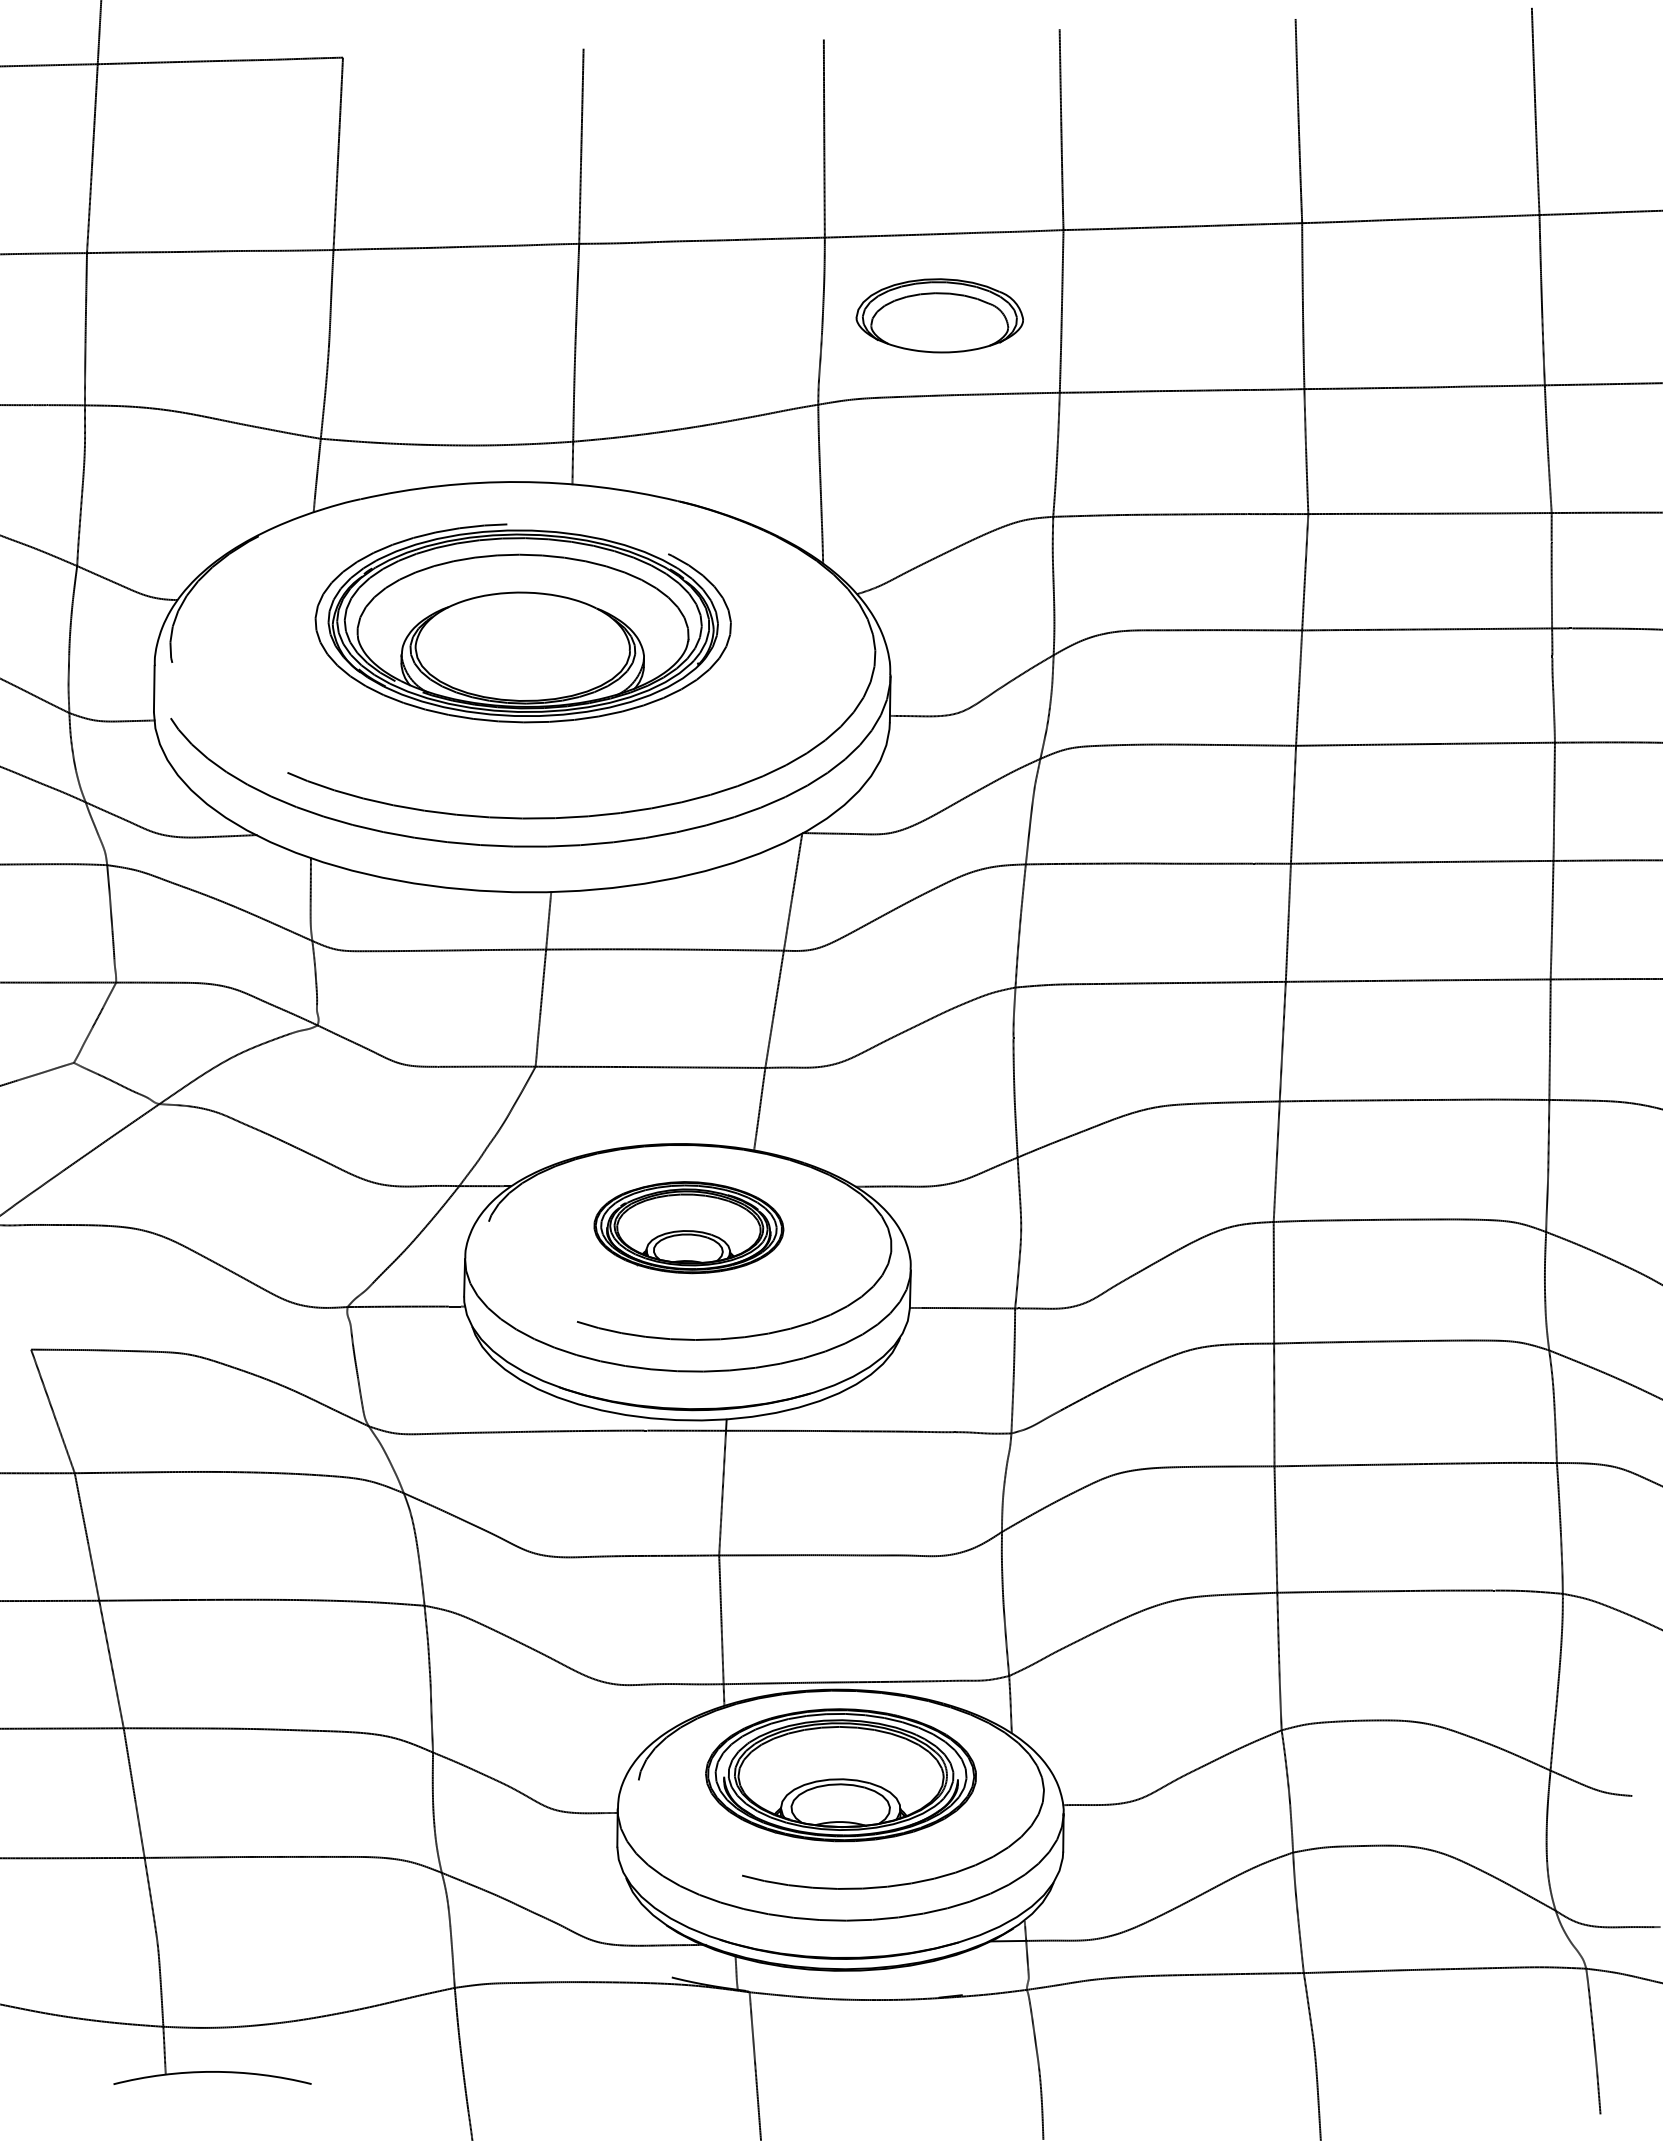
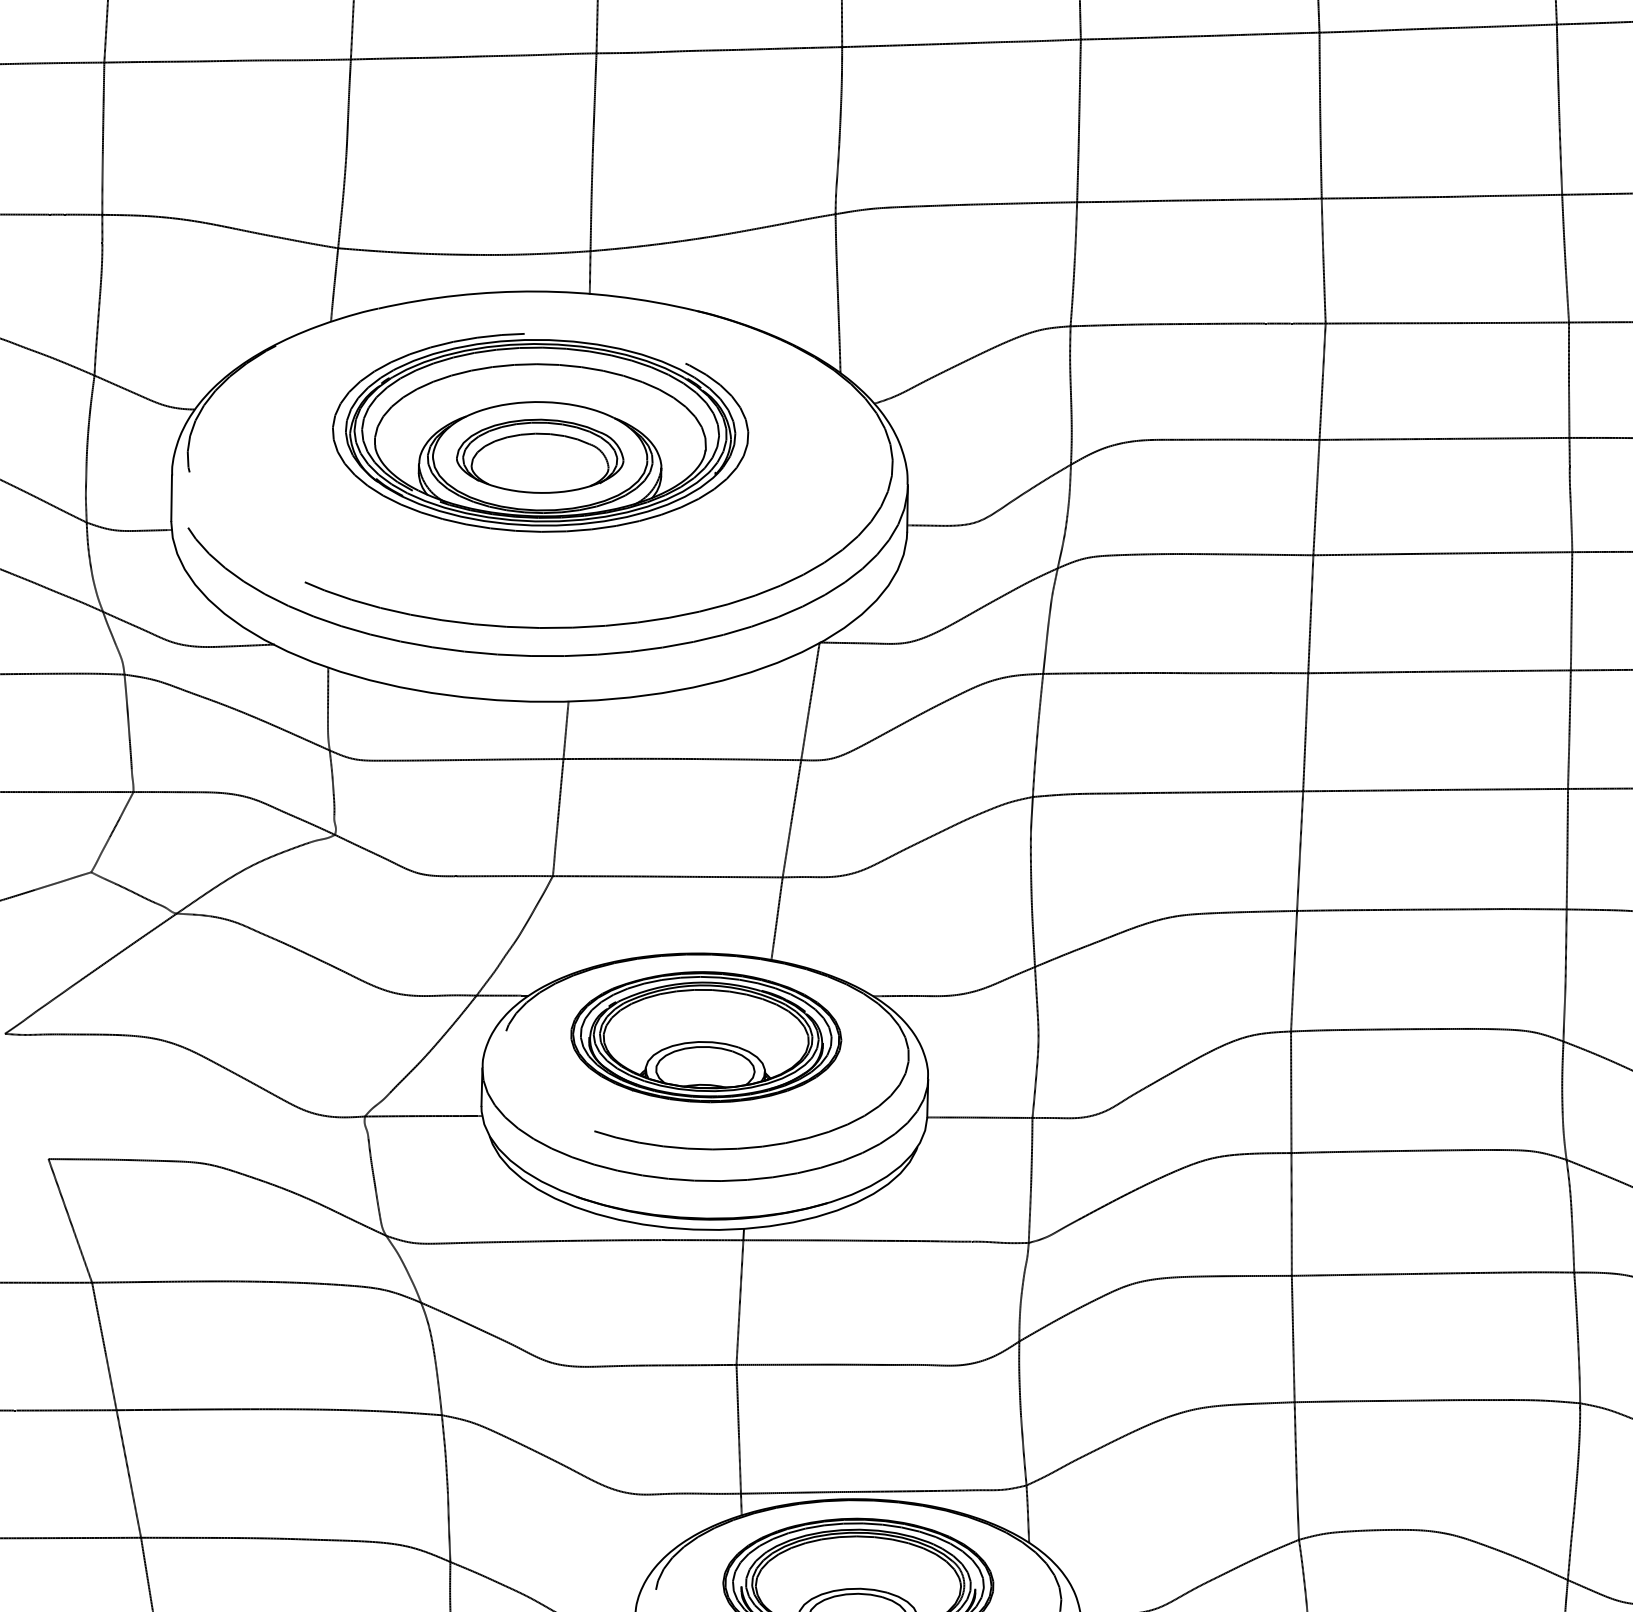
part: (939, 315) -> (539, 455), moved
part: (688, 1227) -> (705, 1036), size x1.43

